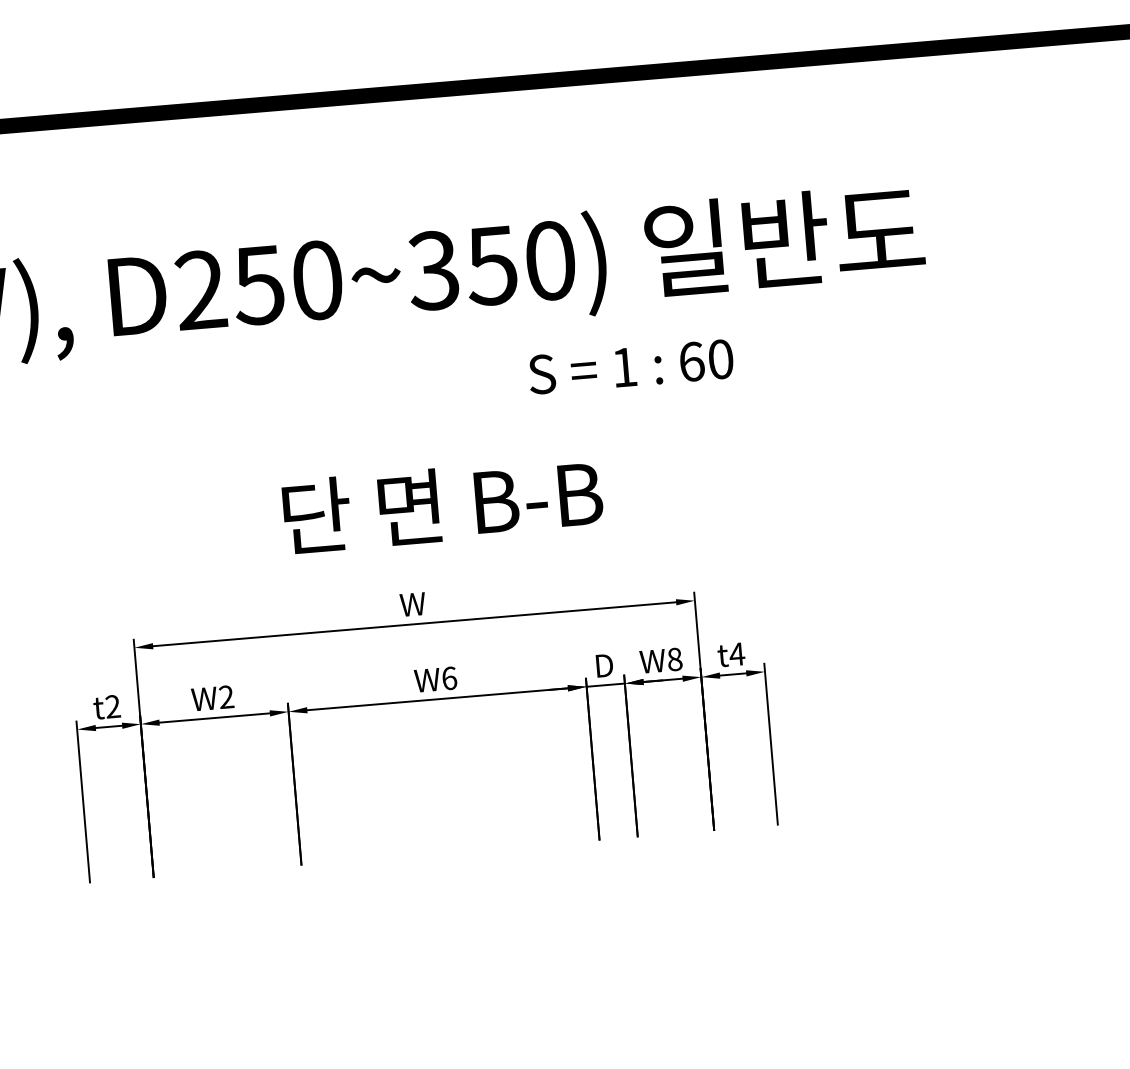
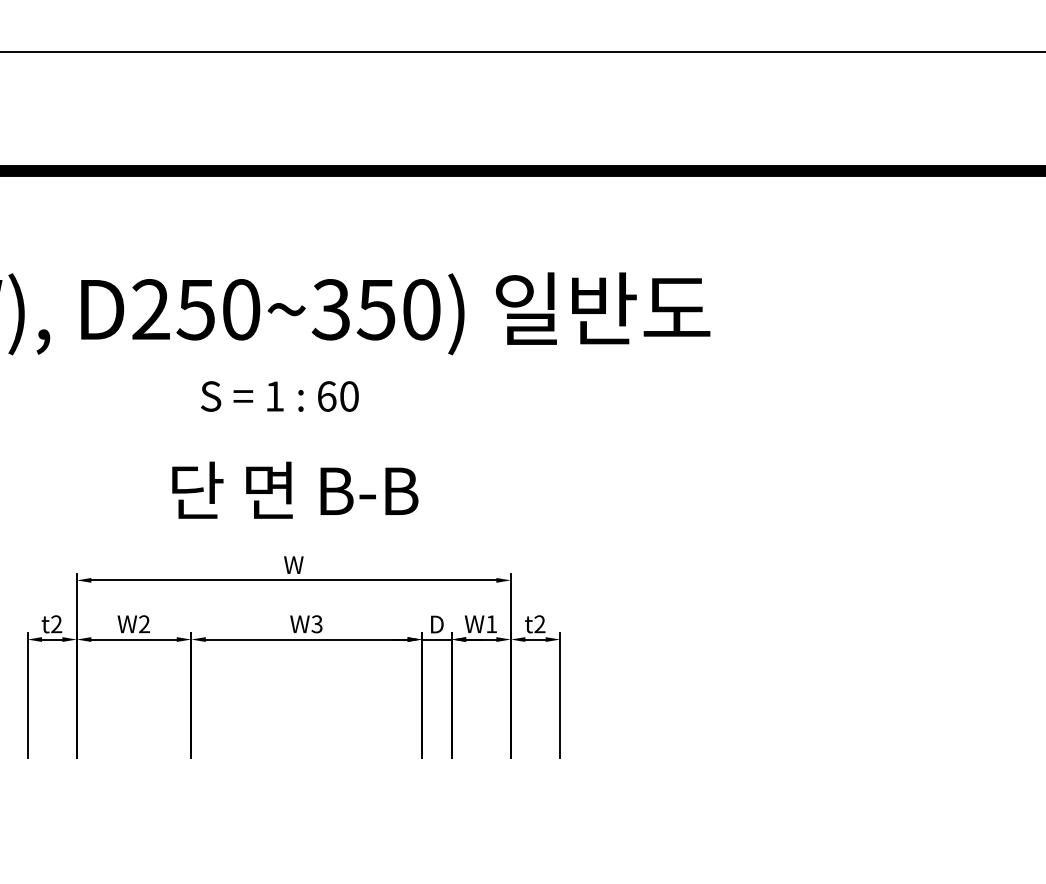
text: (630, 366) -> (279, 396), moved
text: (443, 503) -> (295, 489), moved
text: (736, 654) -> (539, 624), t4 -> t2
text: (674, 659) -> (491, 624), W8 -> W1
text: (448, 678) -> (316, 624), W6 -> W3

